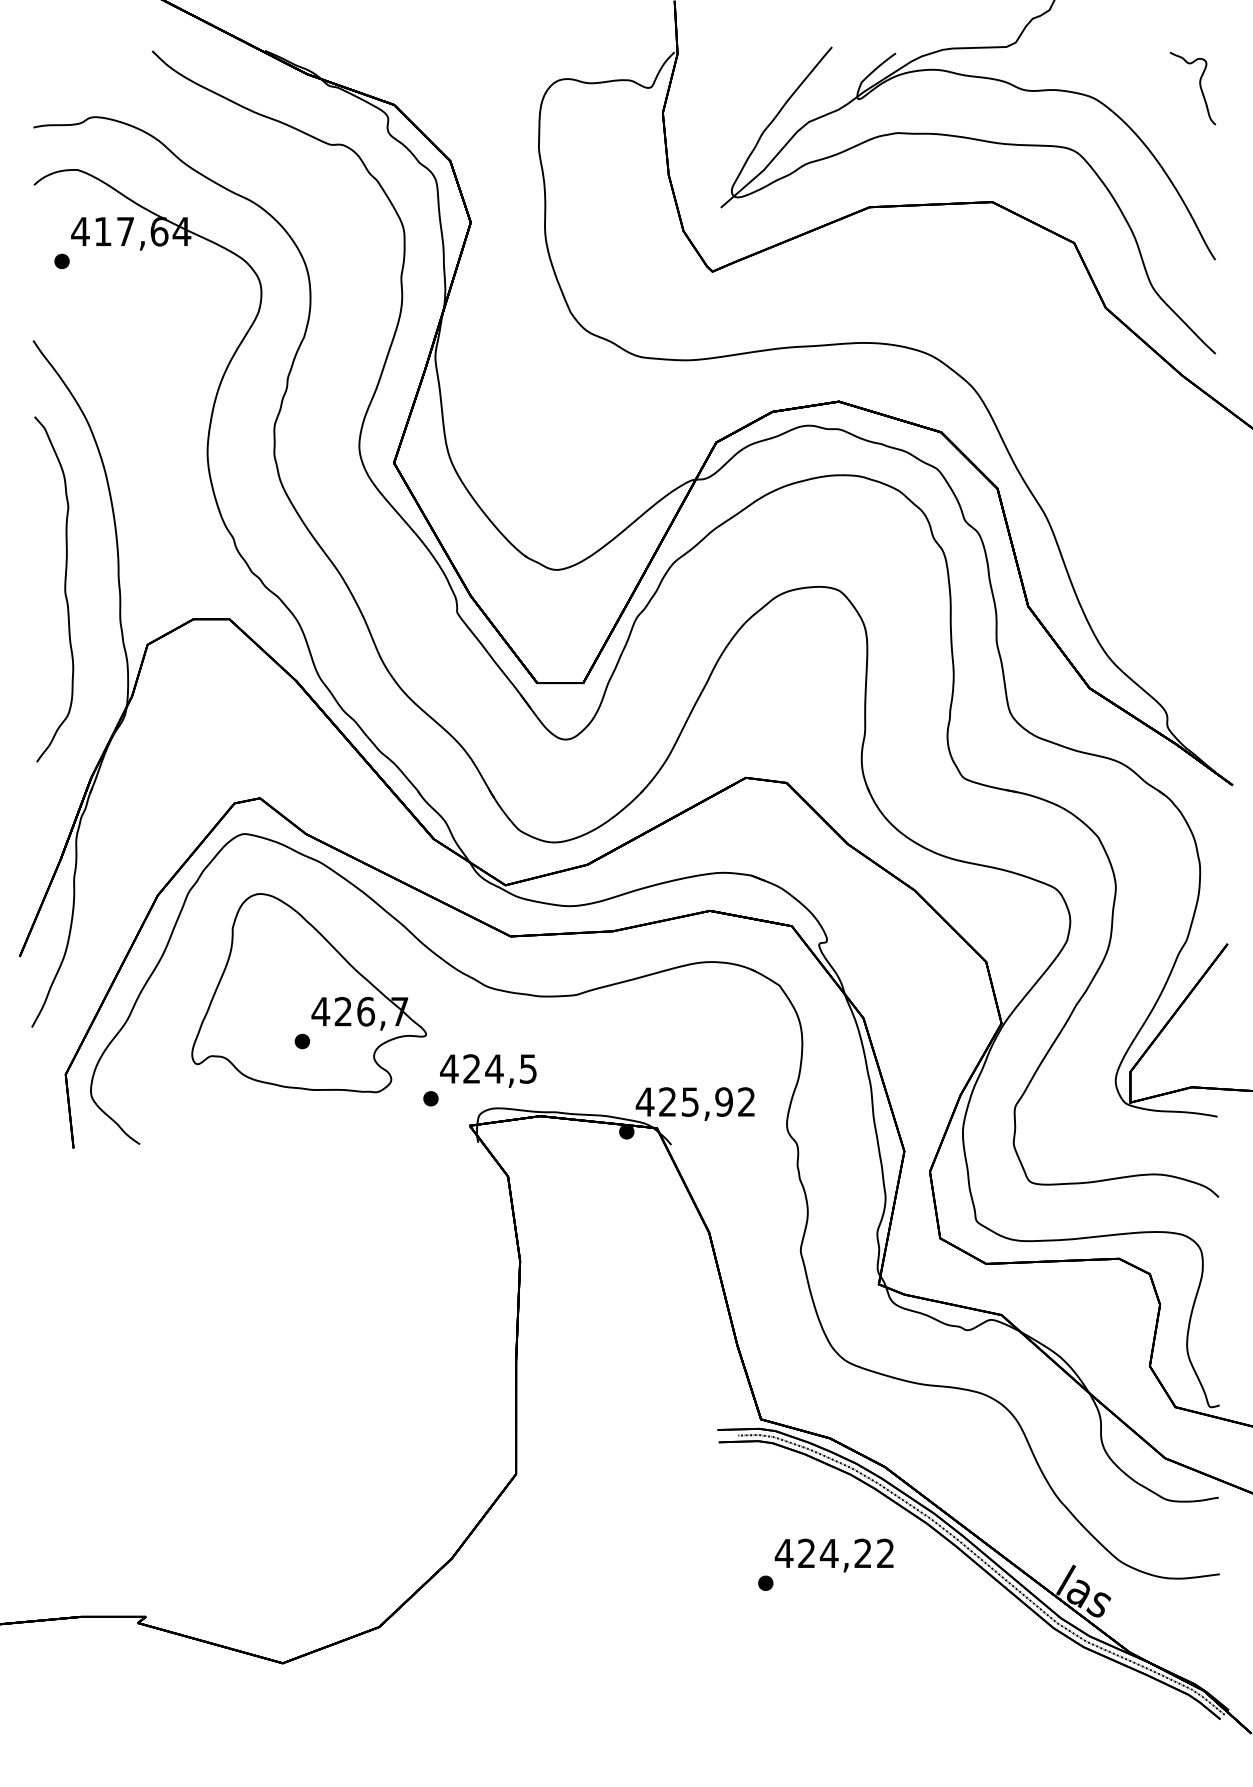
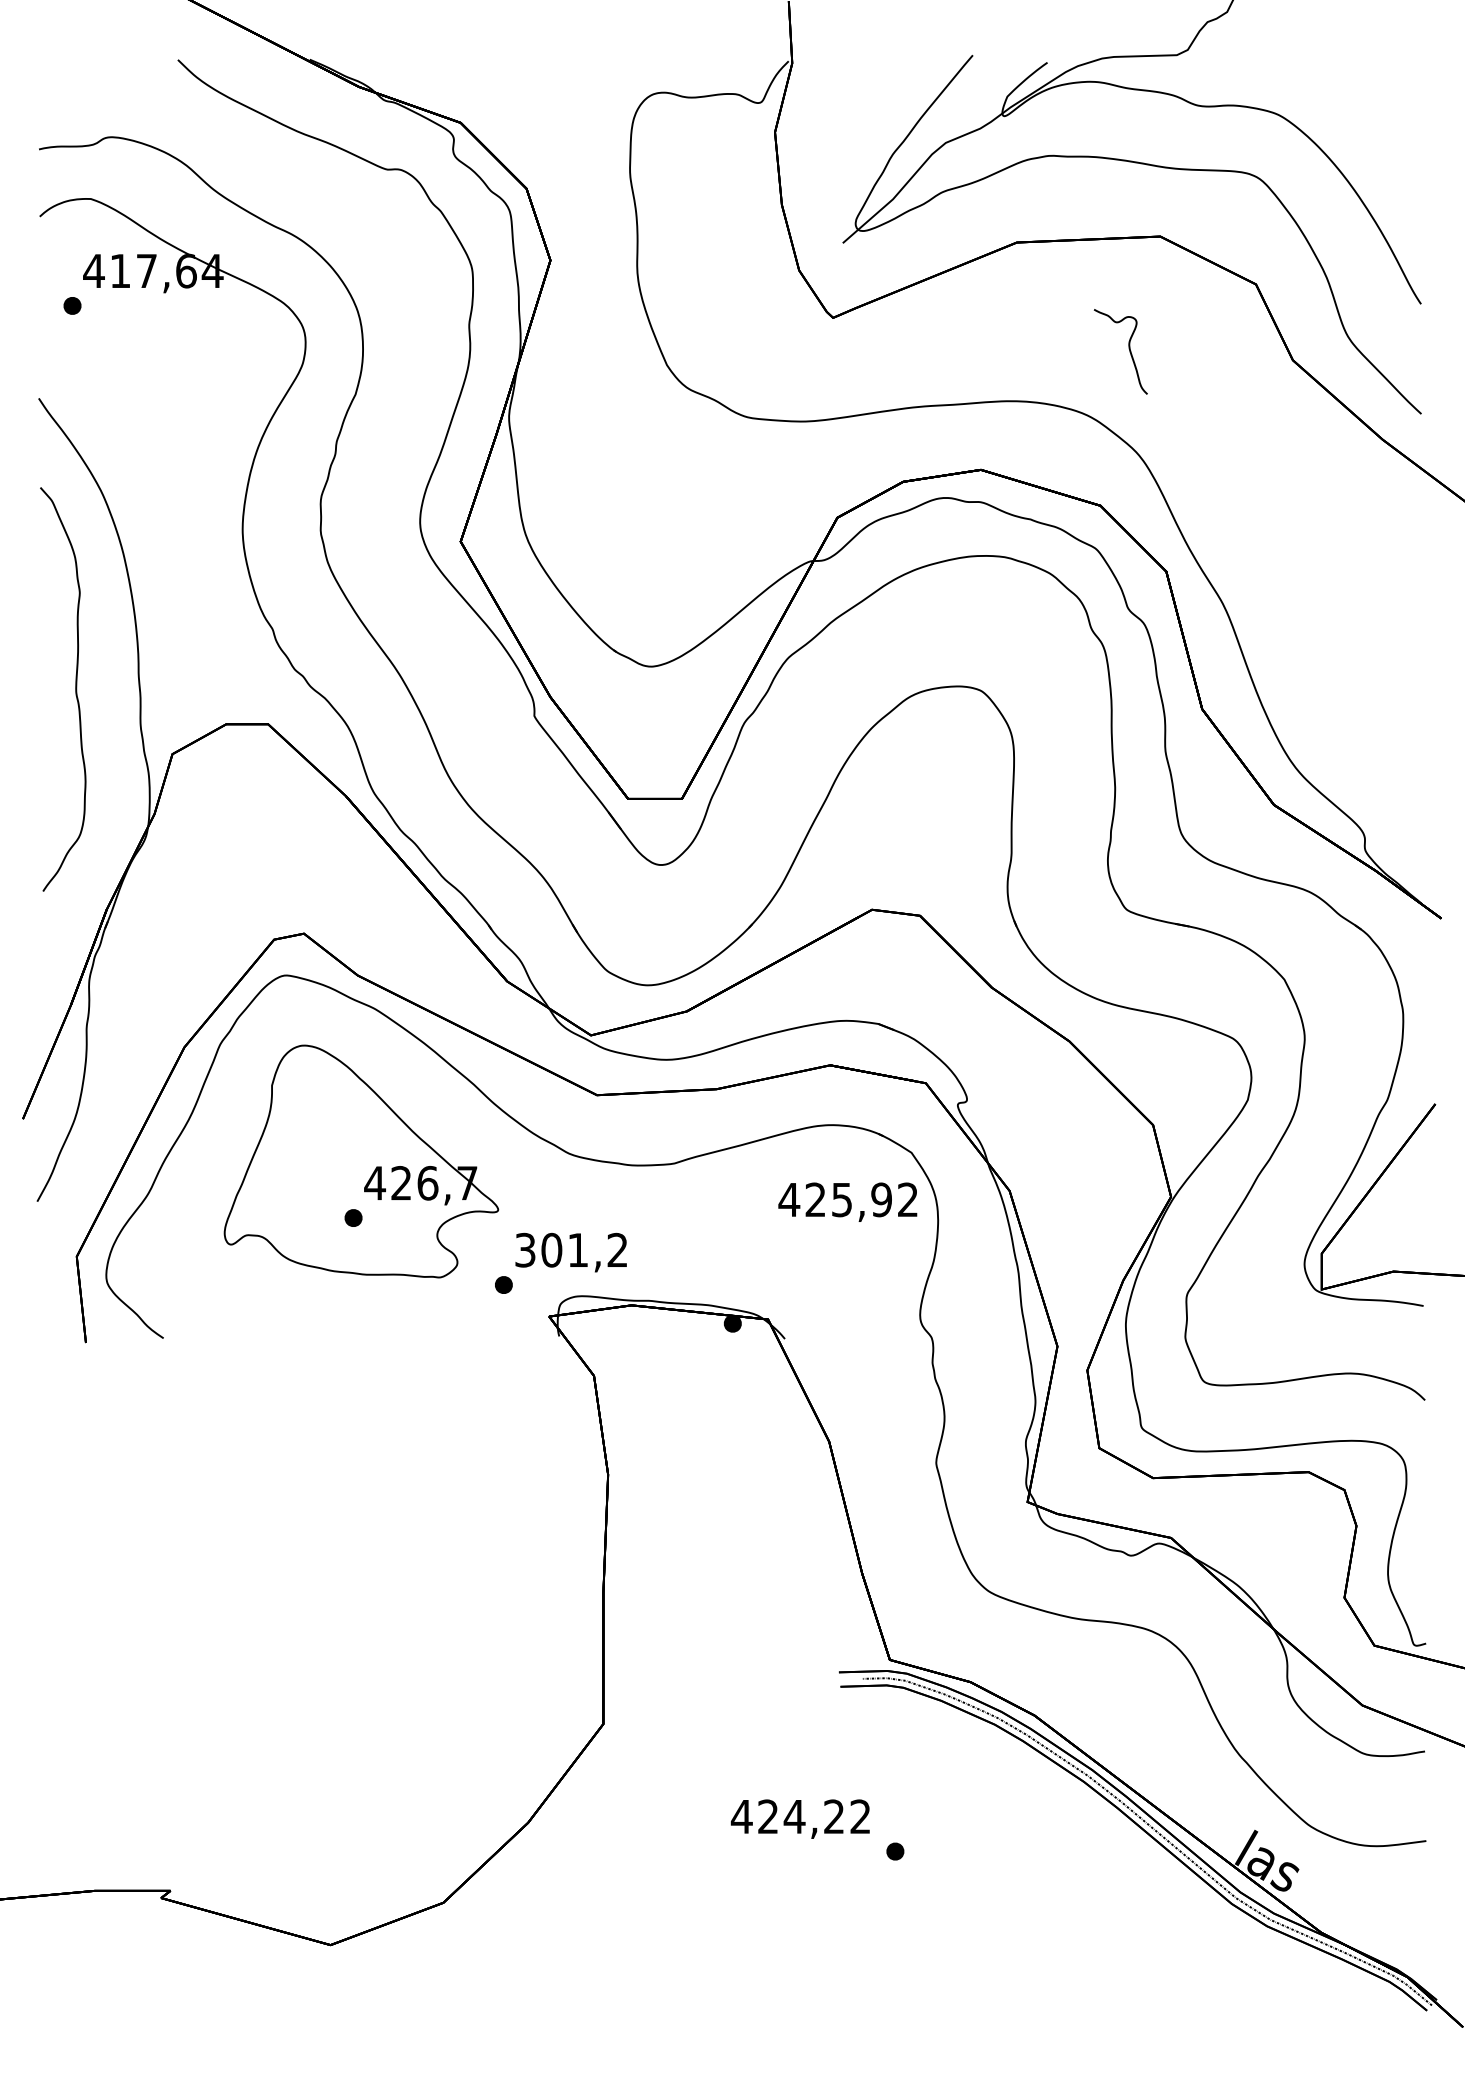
part: (1199, 85) -> (1128, 348), moved
text: (487, 1068) -> (570, 1249), 424,5 -> 301,2
text: (694, 1103) -> (847, 1201), moved
text: (833, 1554) -> (799, 1818), moved

